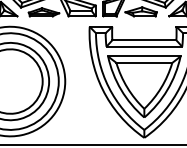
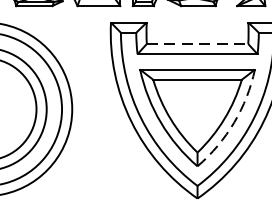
line: (144, 40) -> (197, 44), solid -> dashed
arc: (167, 89) -> (234, 121), solid -> dashed

